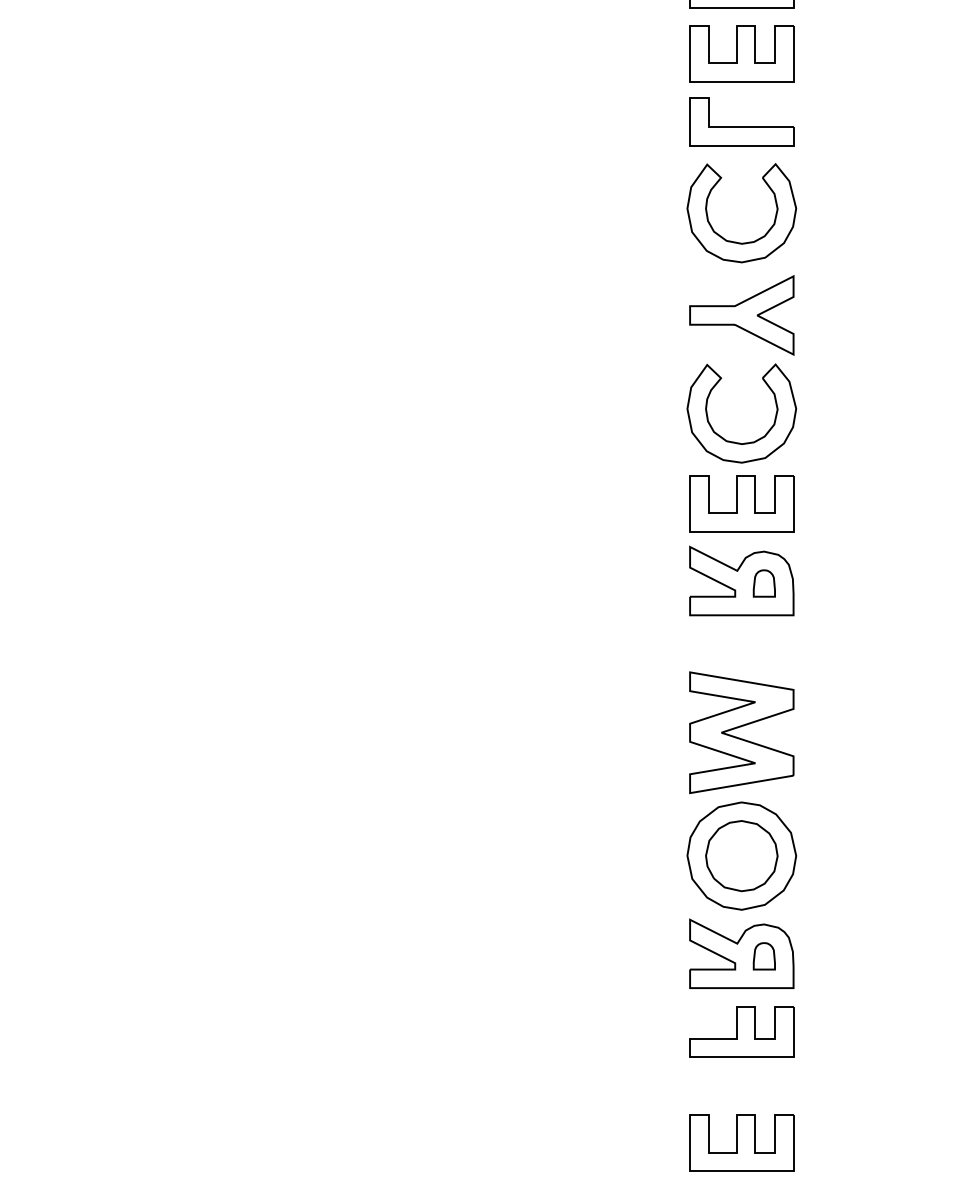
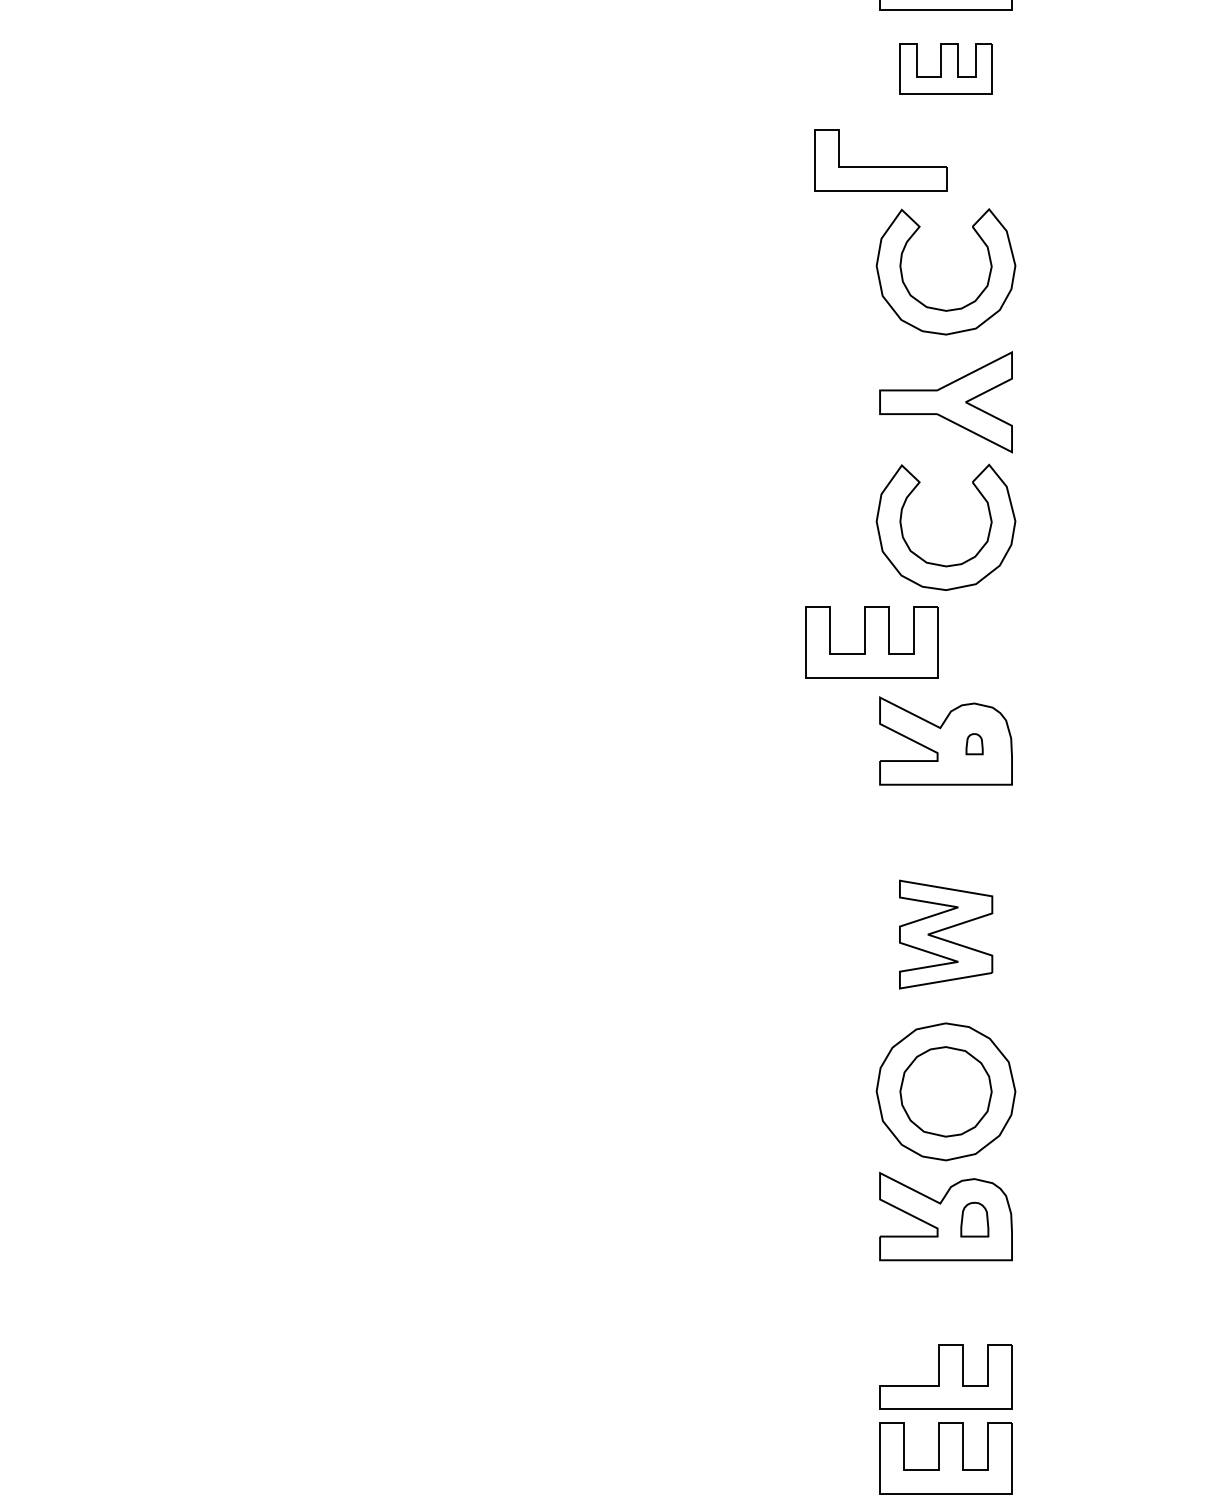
part: (741, 53) -> (945, 68), size x0.7
part: (741, 121) -> (880, 159), moved
part: (741, 503) -> (871, 642), moved
part: (763, 583) -> (973, 744), size x0.6
part: (741, 732) -> (945, 934), size x0.7
part: (741, 1031) -> (945, 1376), moved

